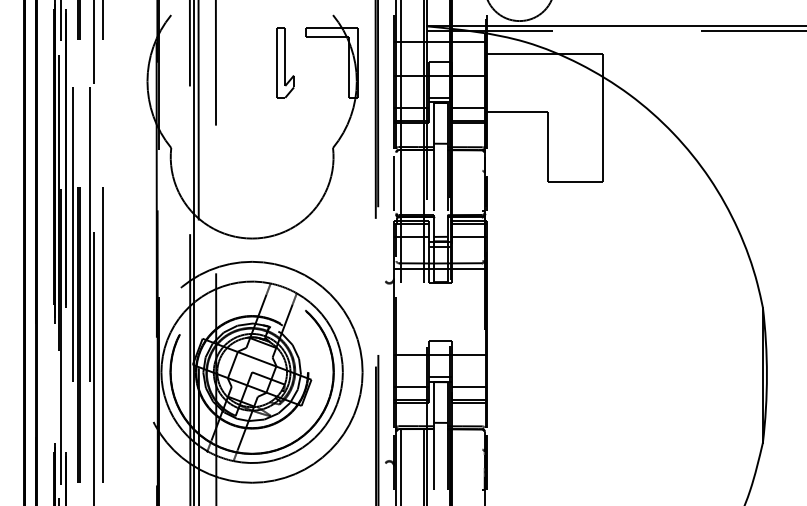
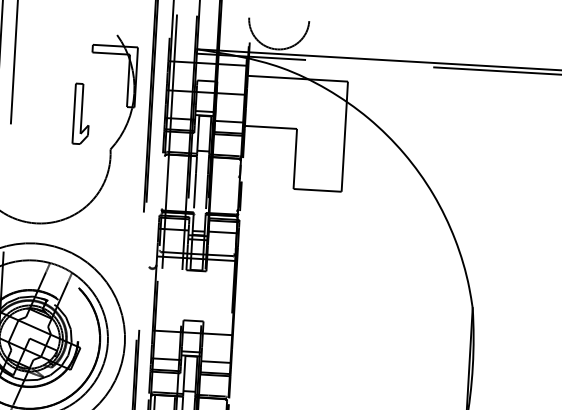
part: (285, 62) -> (81, 113), moved
line: (394, 182) -> (161, 182), removed

